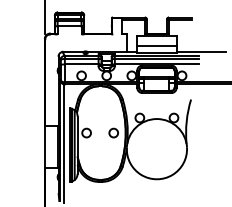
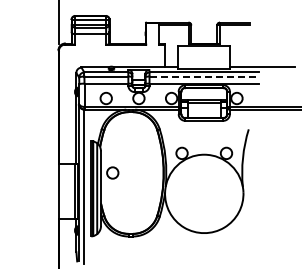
line: (157, 45) -> (204, 59), removed
line: (157, 58) -> (204, 76), solid -> dashed
circle: (113, 132) -> (147, 172), removed

